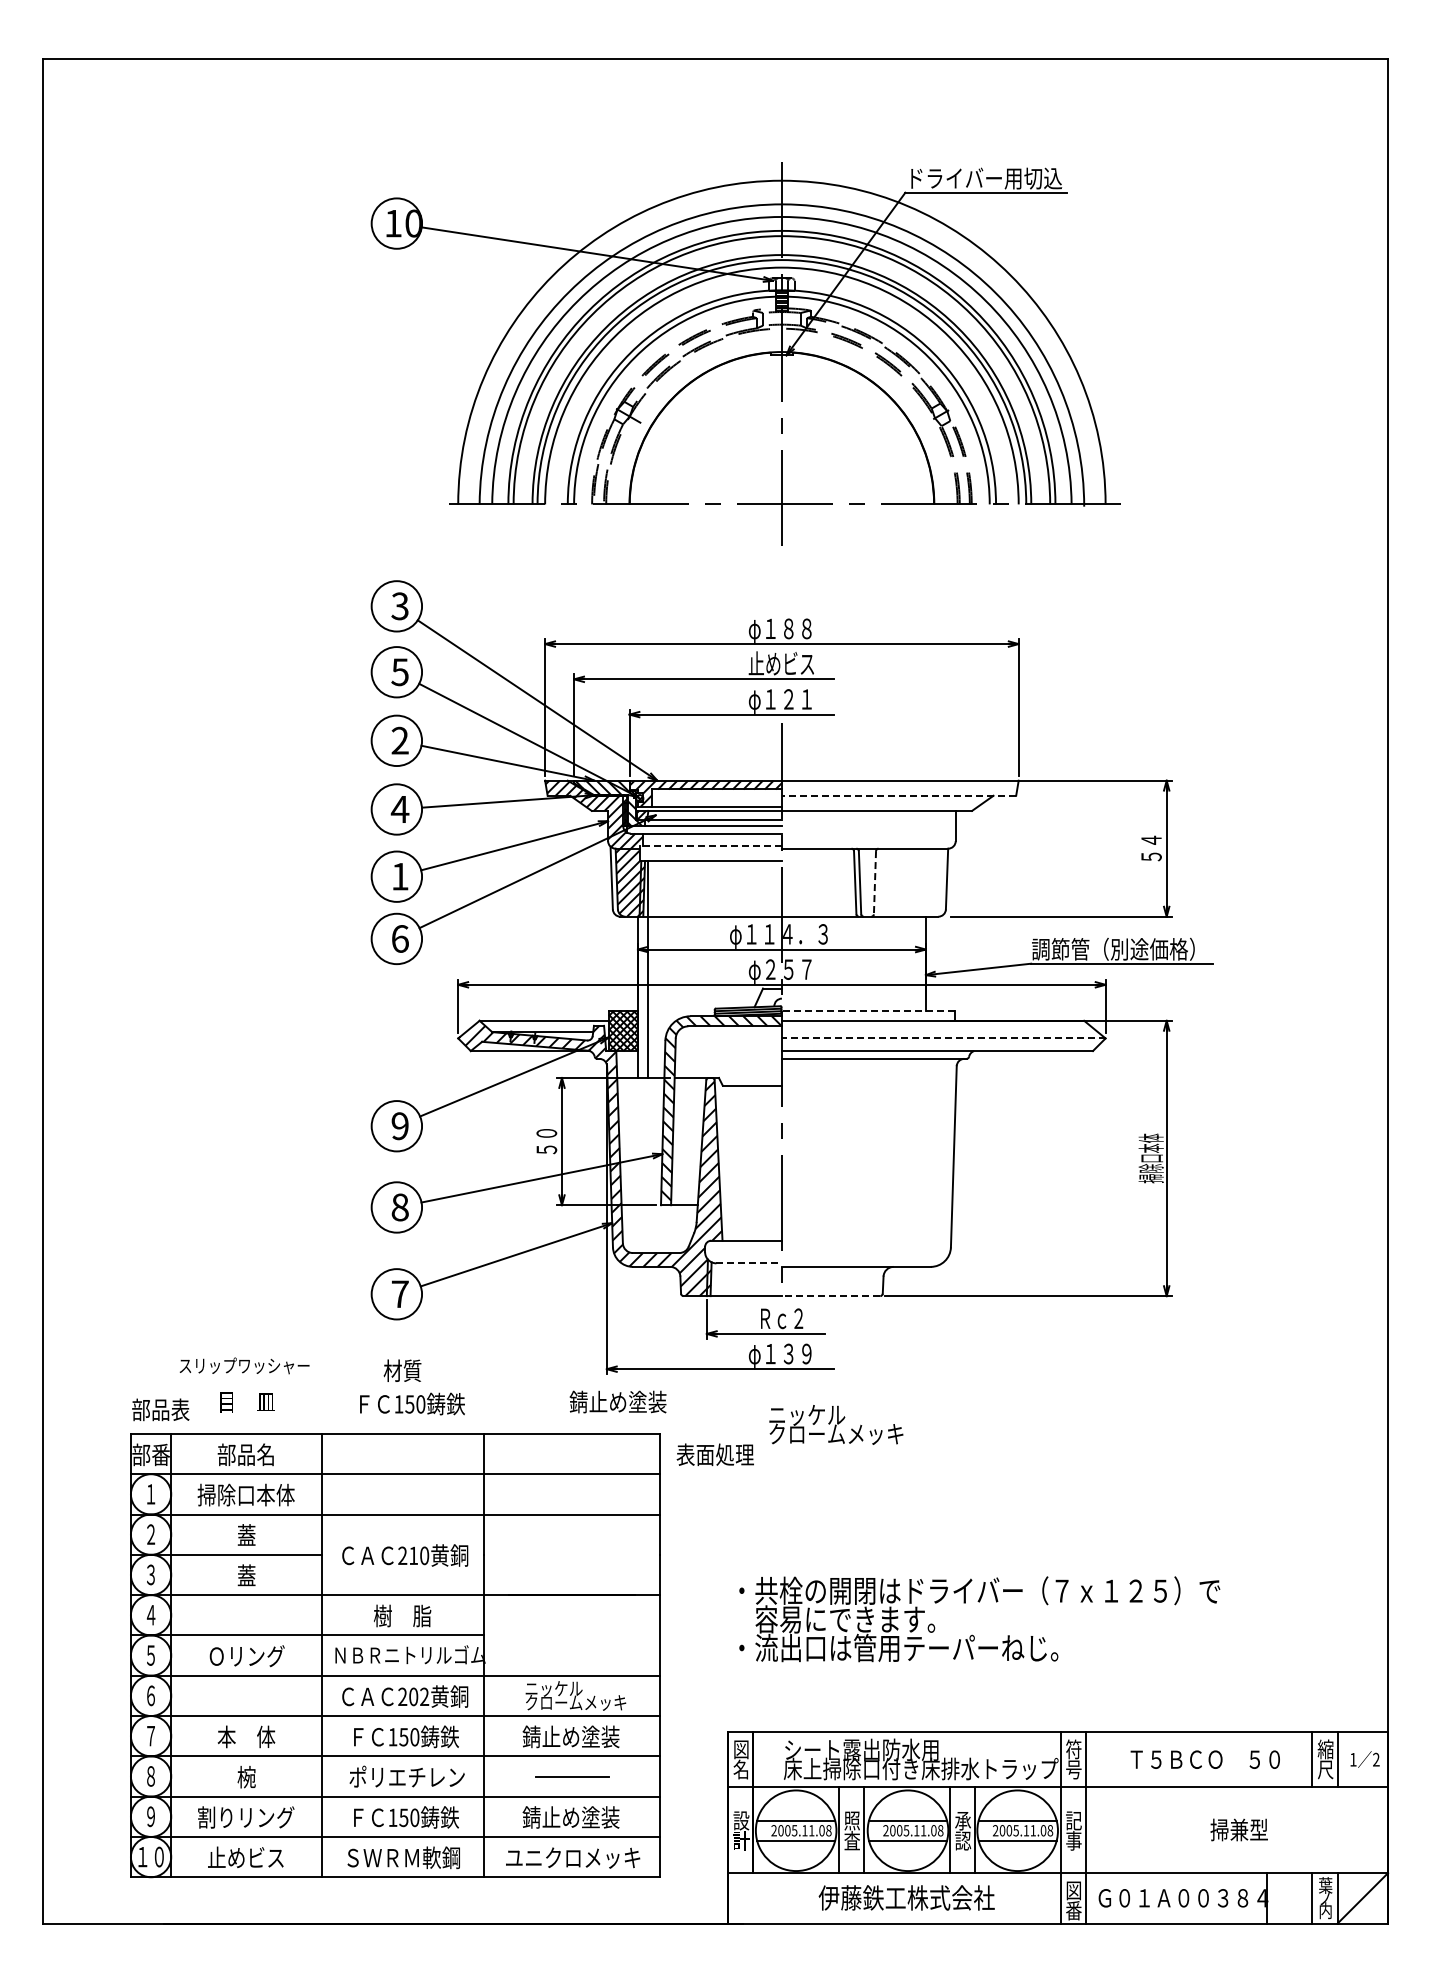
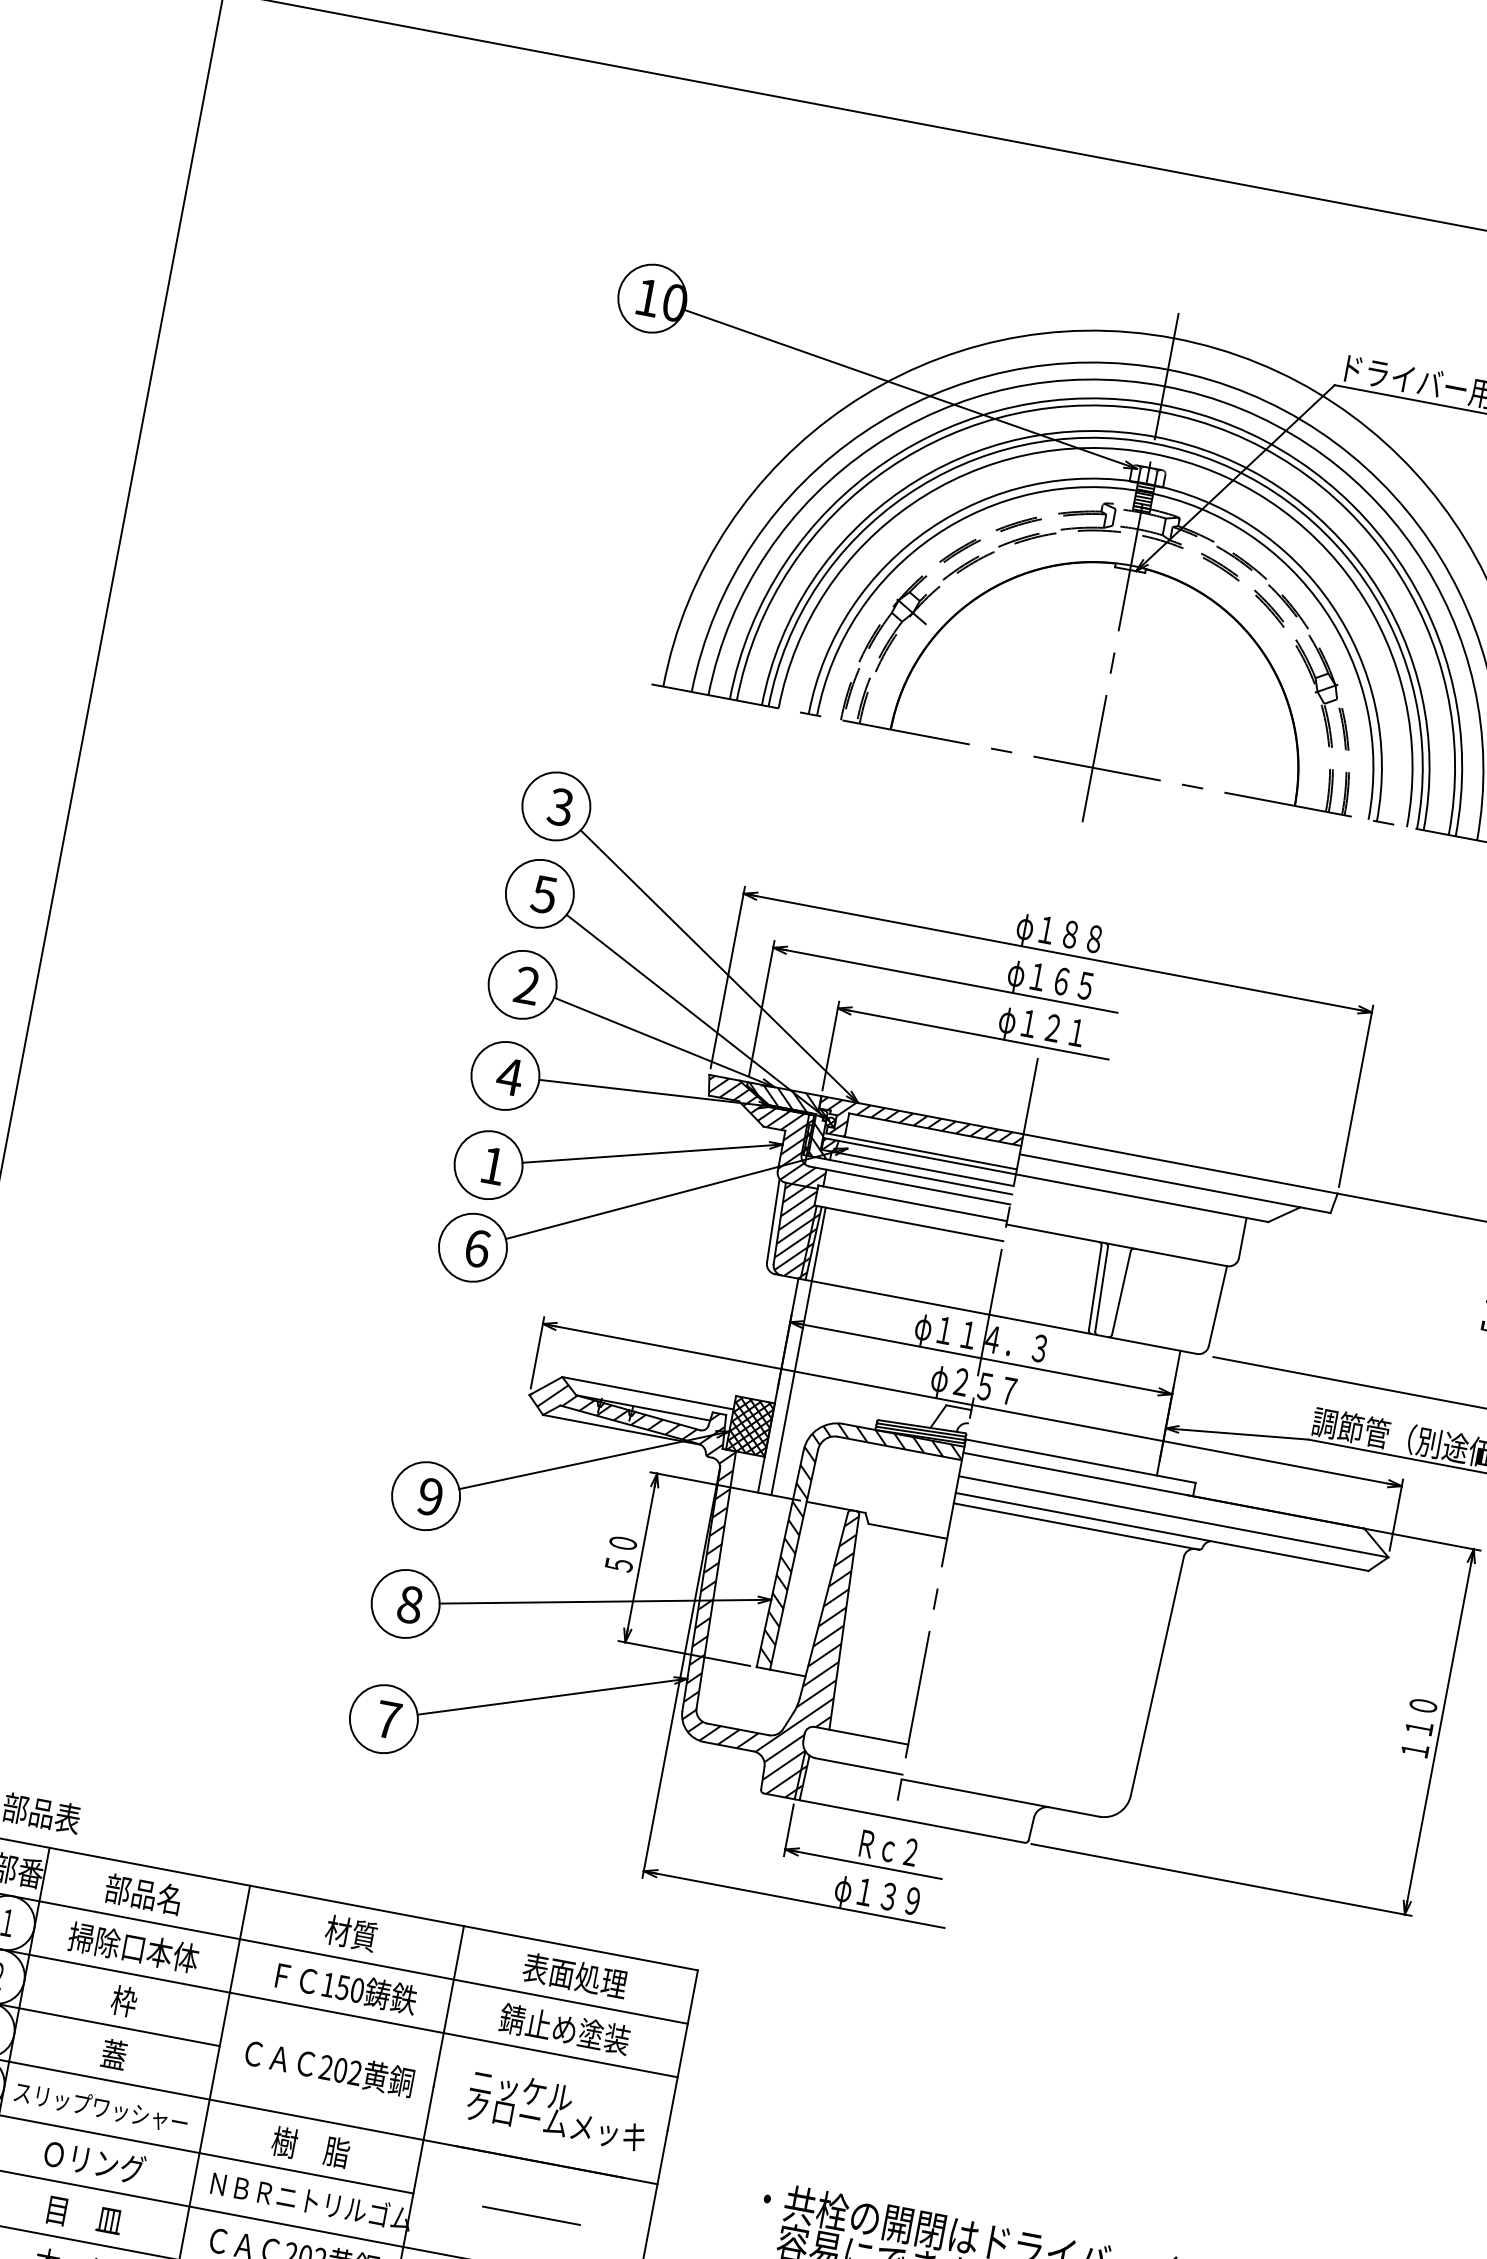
text: (780, 664) -> (1050, 979), 止めビス -> φ１６５
line: (898, 795) -> (1174, 1183), dashed -> solid
line: (710, 846) -> (912, 1203), dashed -> solid
line: (874, 882) -> (1120, 1292), dashed -> solid
line: (868, 1010) -> (1080, 1460), dashed -> solid
line: (943, 1038) -> (1173, 1516), dashed -> solid
text: (1150, 1158) -> (1417, 1727), 掃除口本体 -> １１０
line: (749, 1263) -> (859, 1766), dashed -> solid
line: (830, 1296) -> (958, 1830), dashed -> solid
text: (244, 1365) -> (101, 2107), moved
text: (402, 1370) -> (351, 1933), moved
text: (617, 1401) -> (564, 2028), moved
text: (247, 1402) -> (84, 2216), moved
text: (412, 1403) -> (346, 1987), moved
text: (836, 1424) -> (558, 2109), moved
text: (714, 1454) -> (574, 1975), moved
text: (246, 1535) -> (123, 2001), 蓋 -> 枠
text: (419, 1555) -> (348, 2071), 210 -> 202
line: (572, 1634) -> (531, 2214), added

